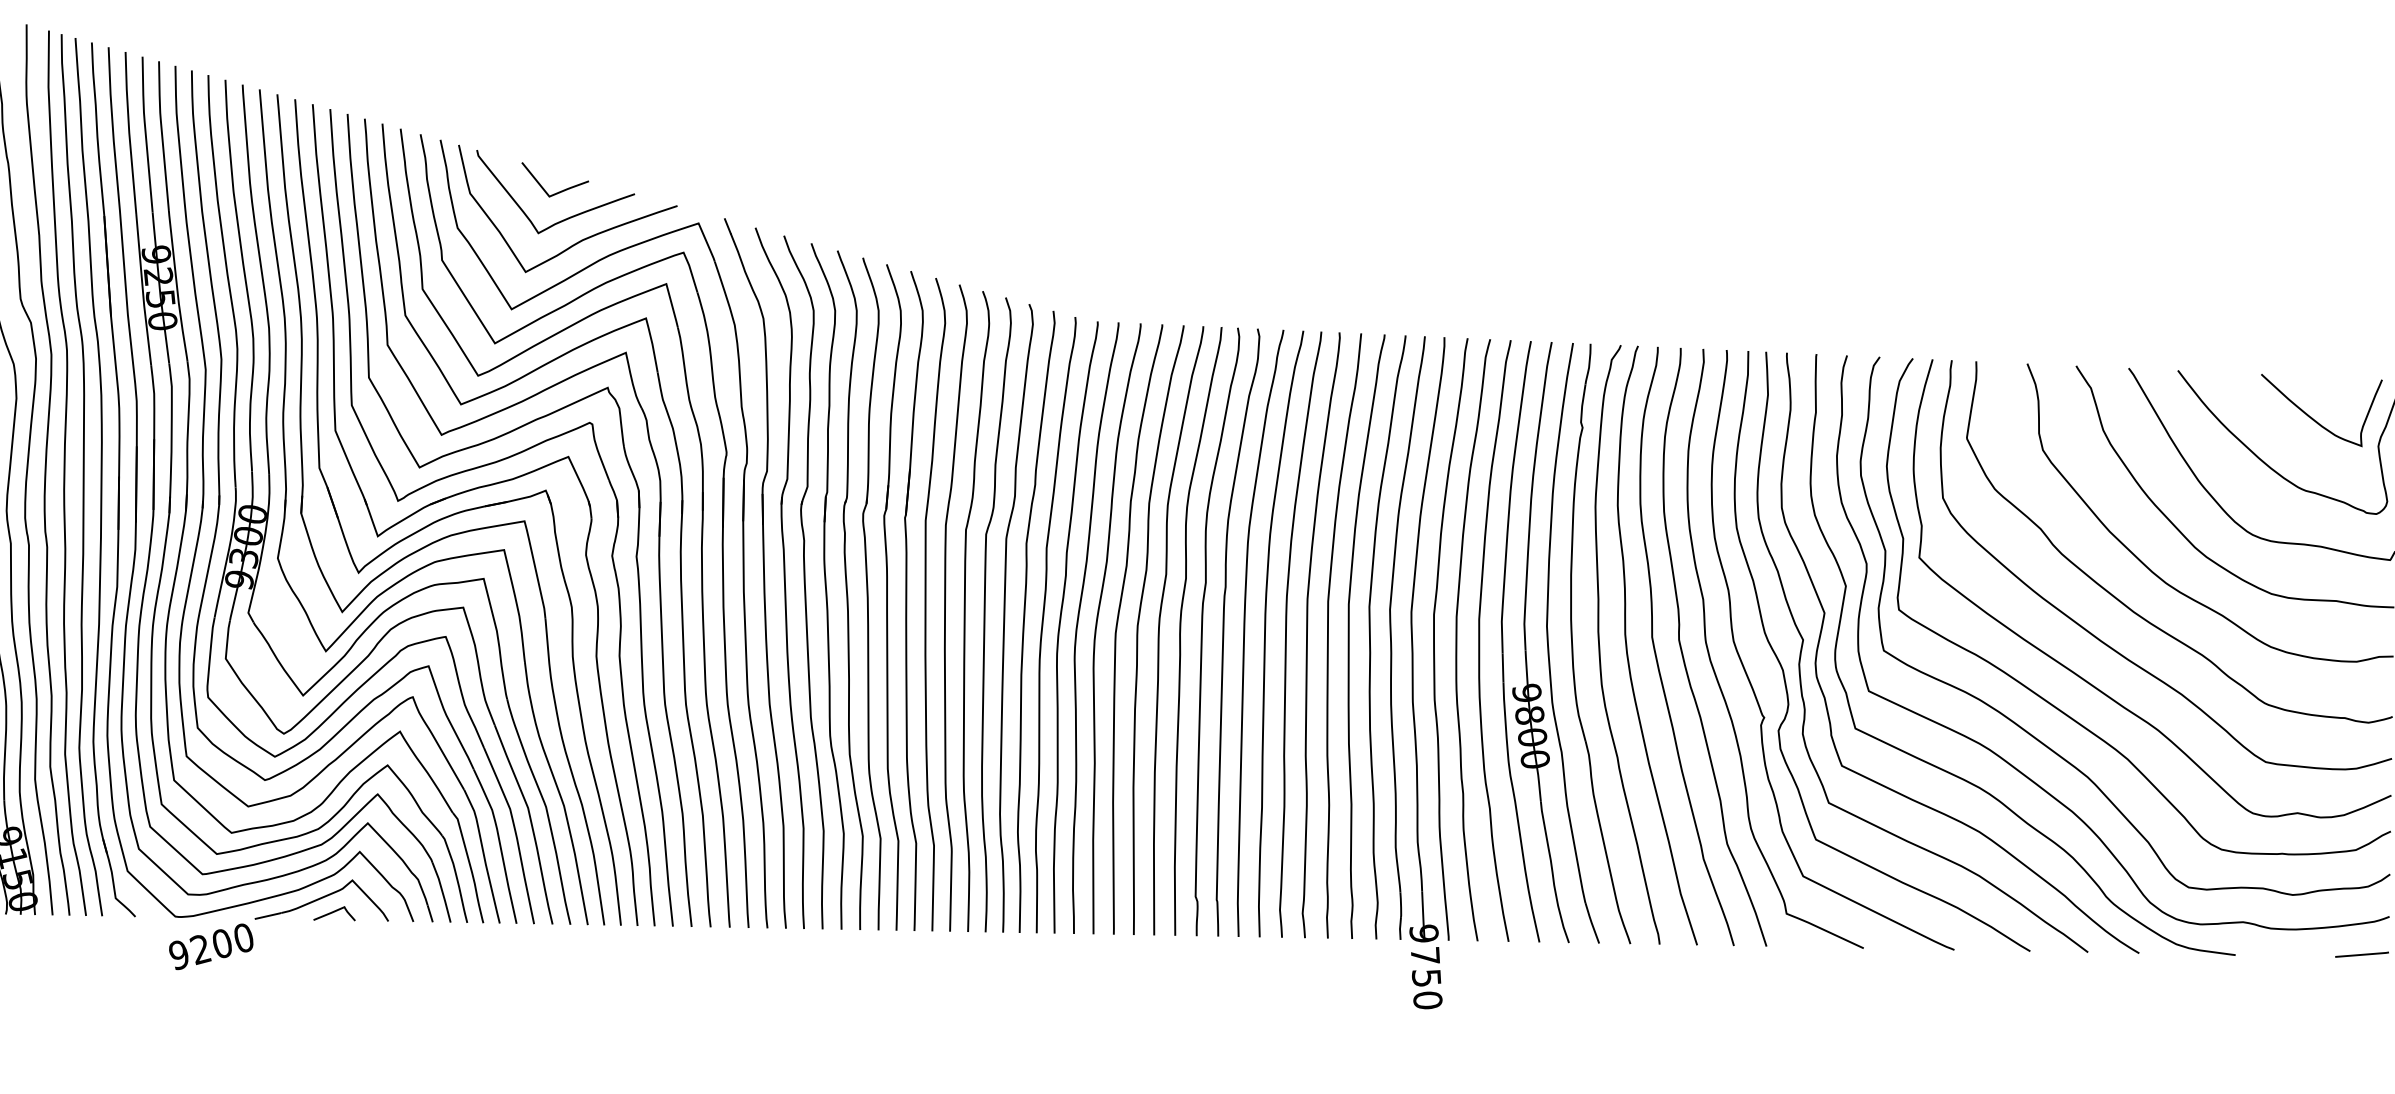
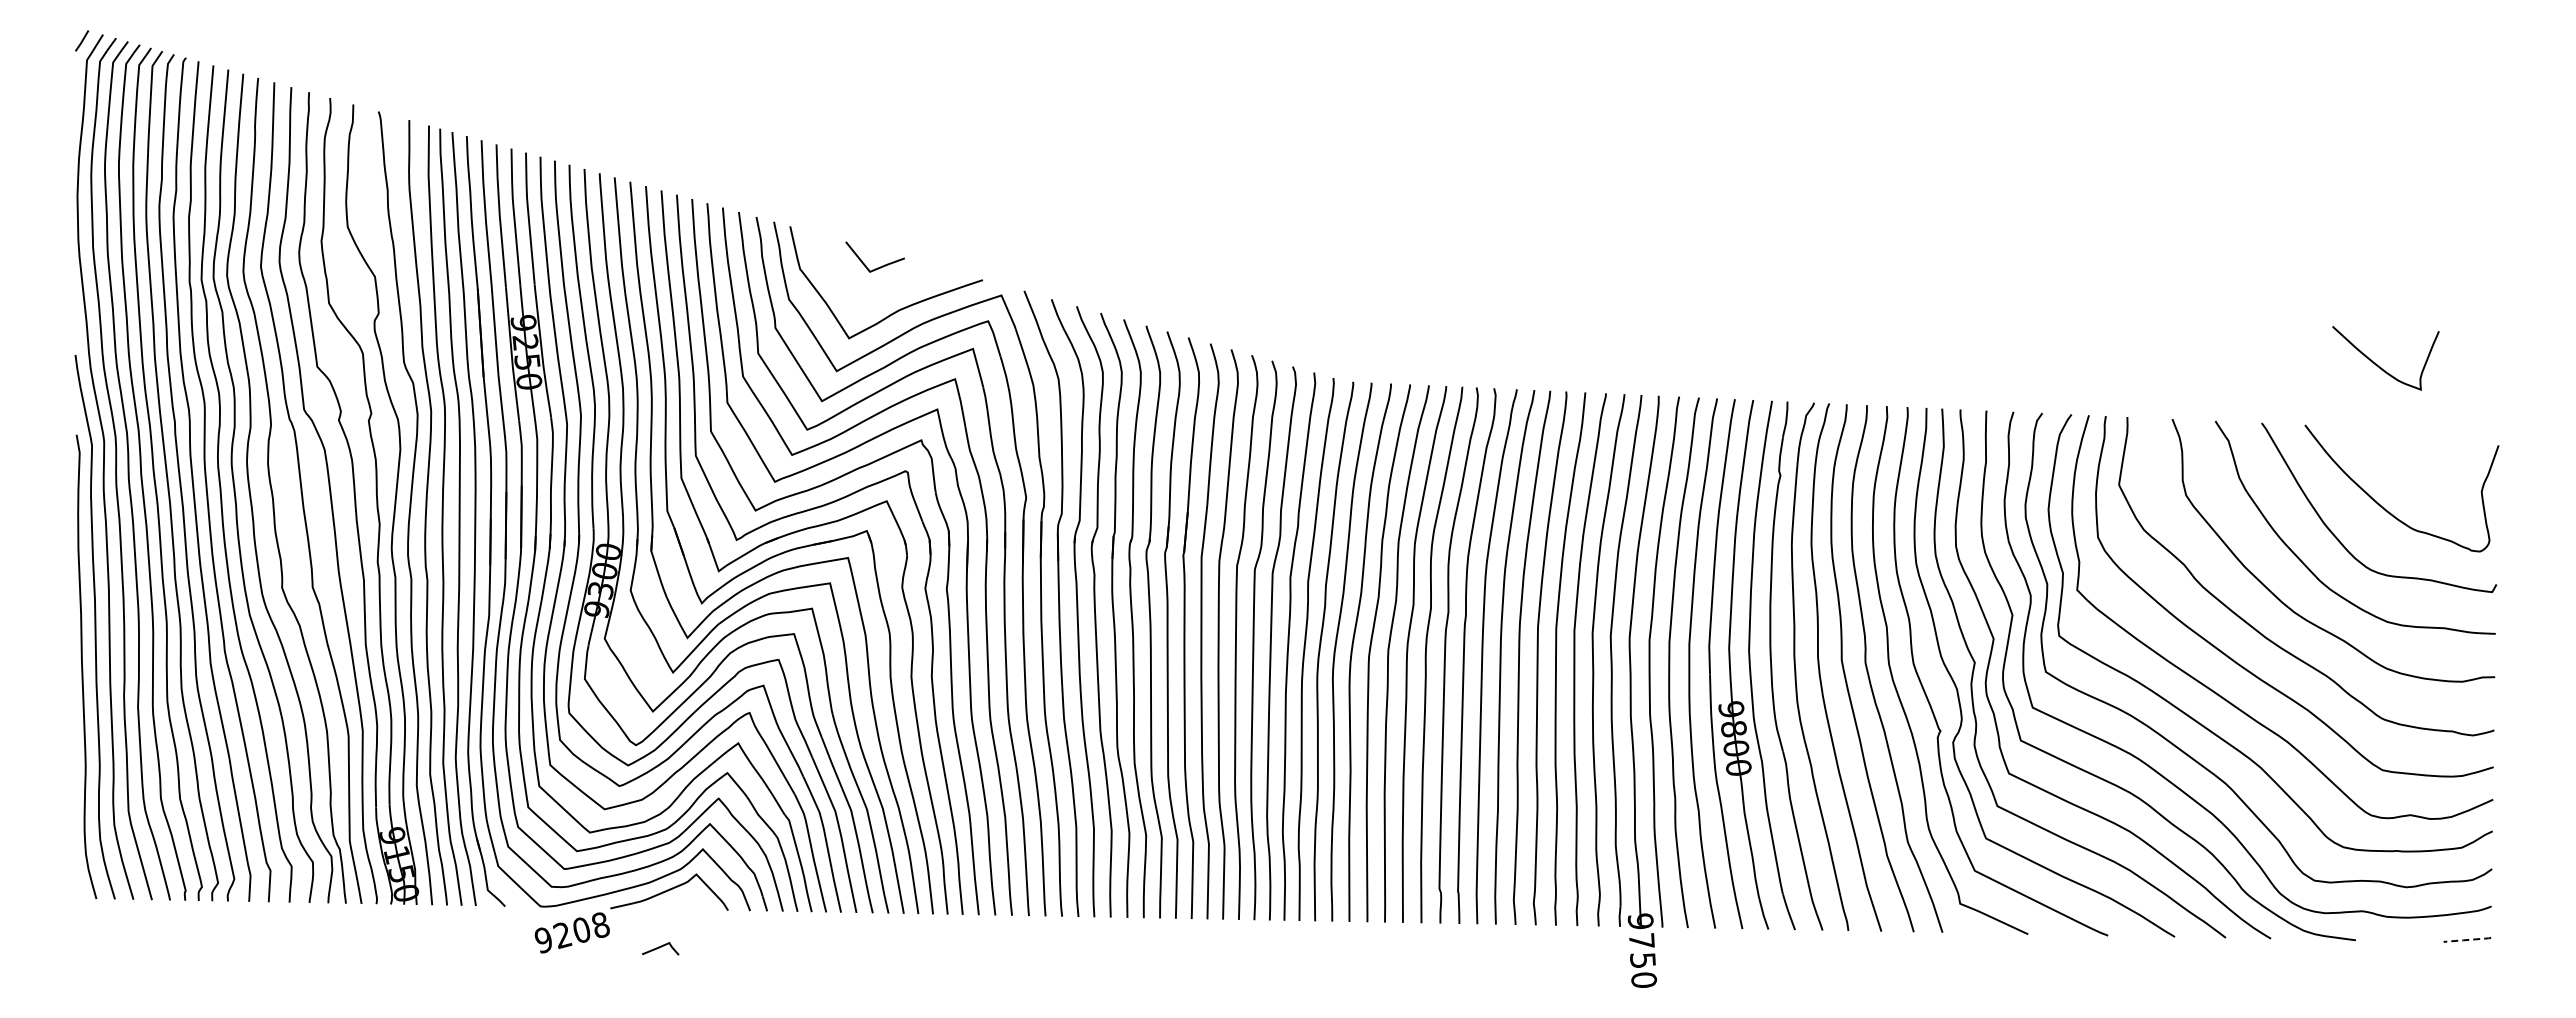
curve: (569, 216) -> (887, 289), removed
curve: (2315, 419) -> (2380, 366), moved
curve: (334, 912) -> (660, 947), moved
text: (243, 937) -> (600, 924), 9200 -> 9208
line: (2361, 955) -> (2466, 940), solid -> dashed

